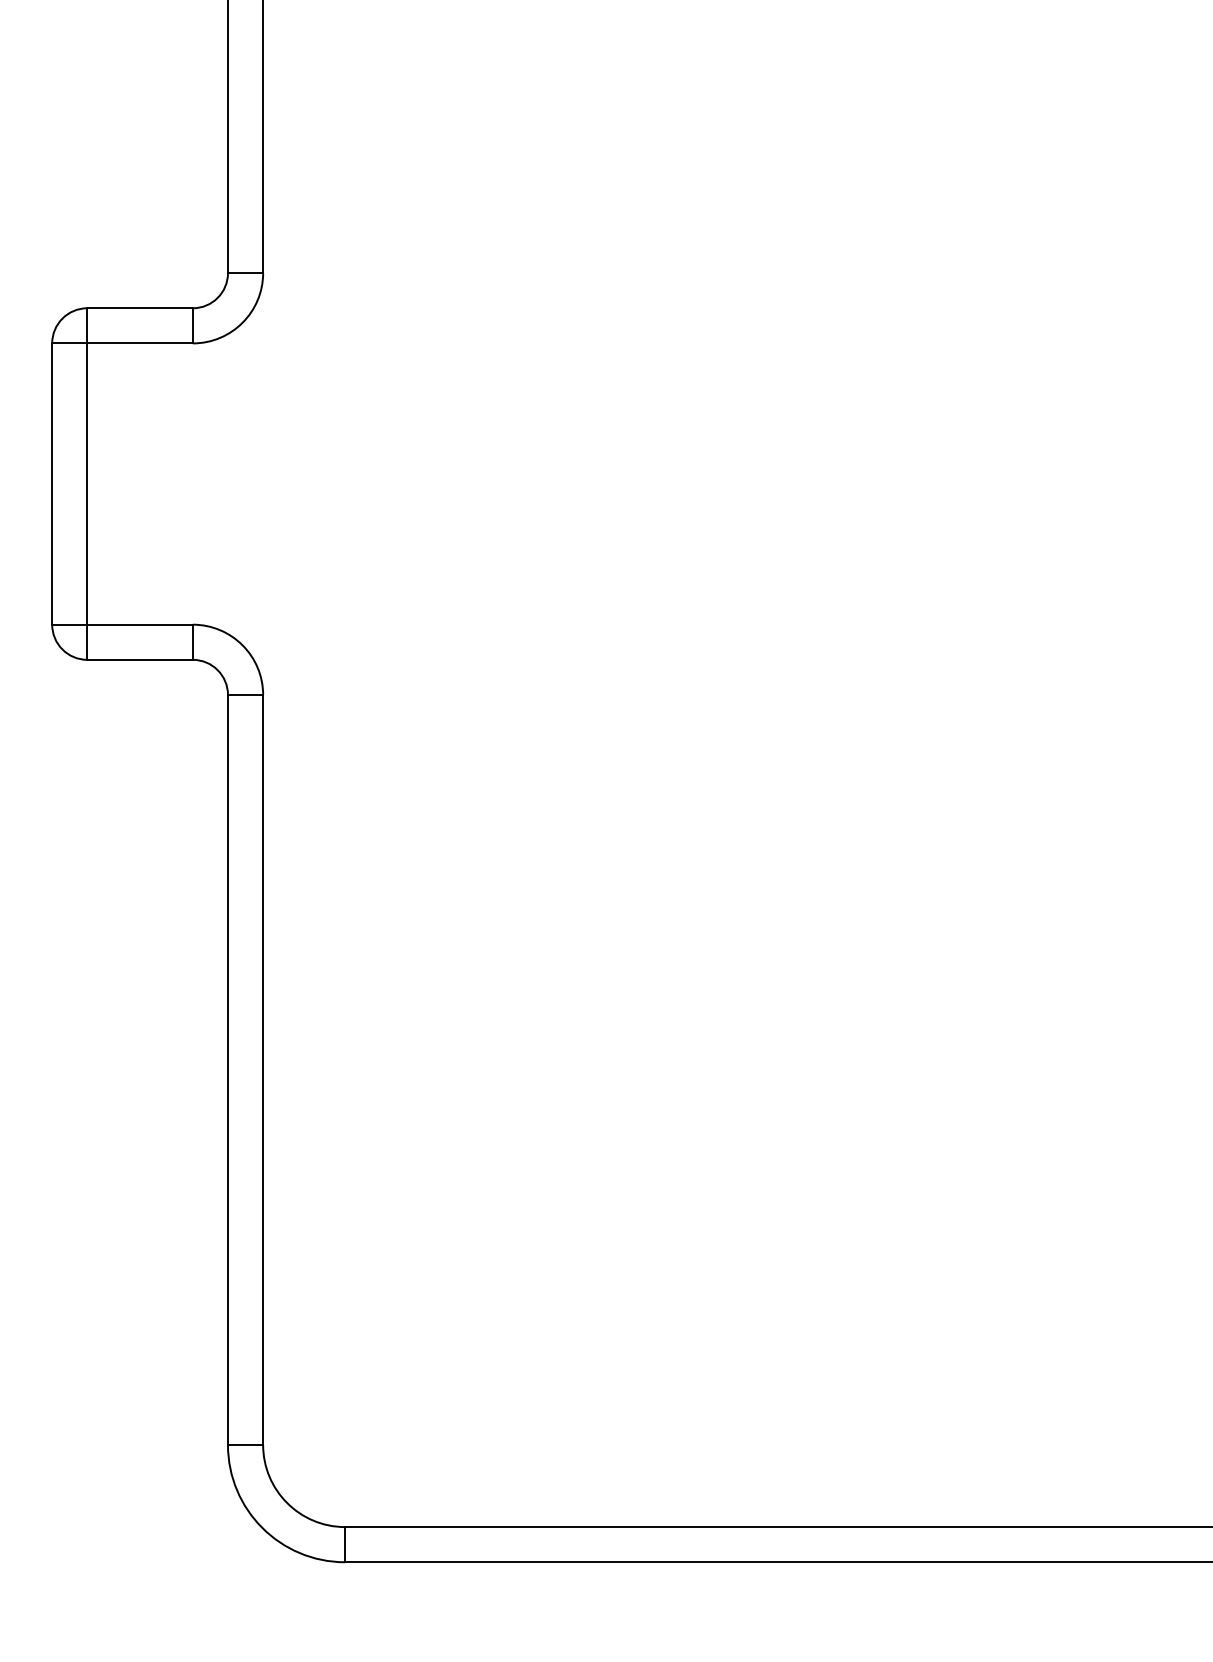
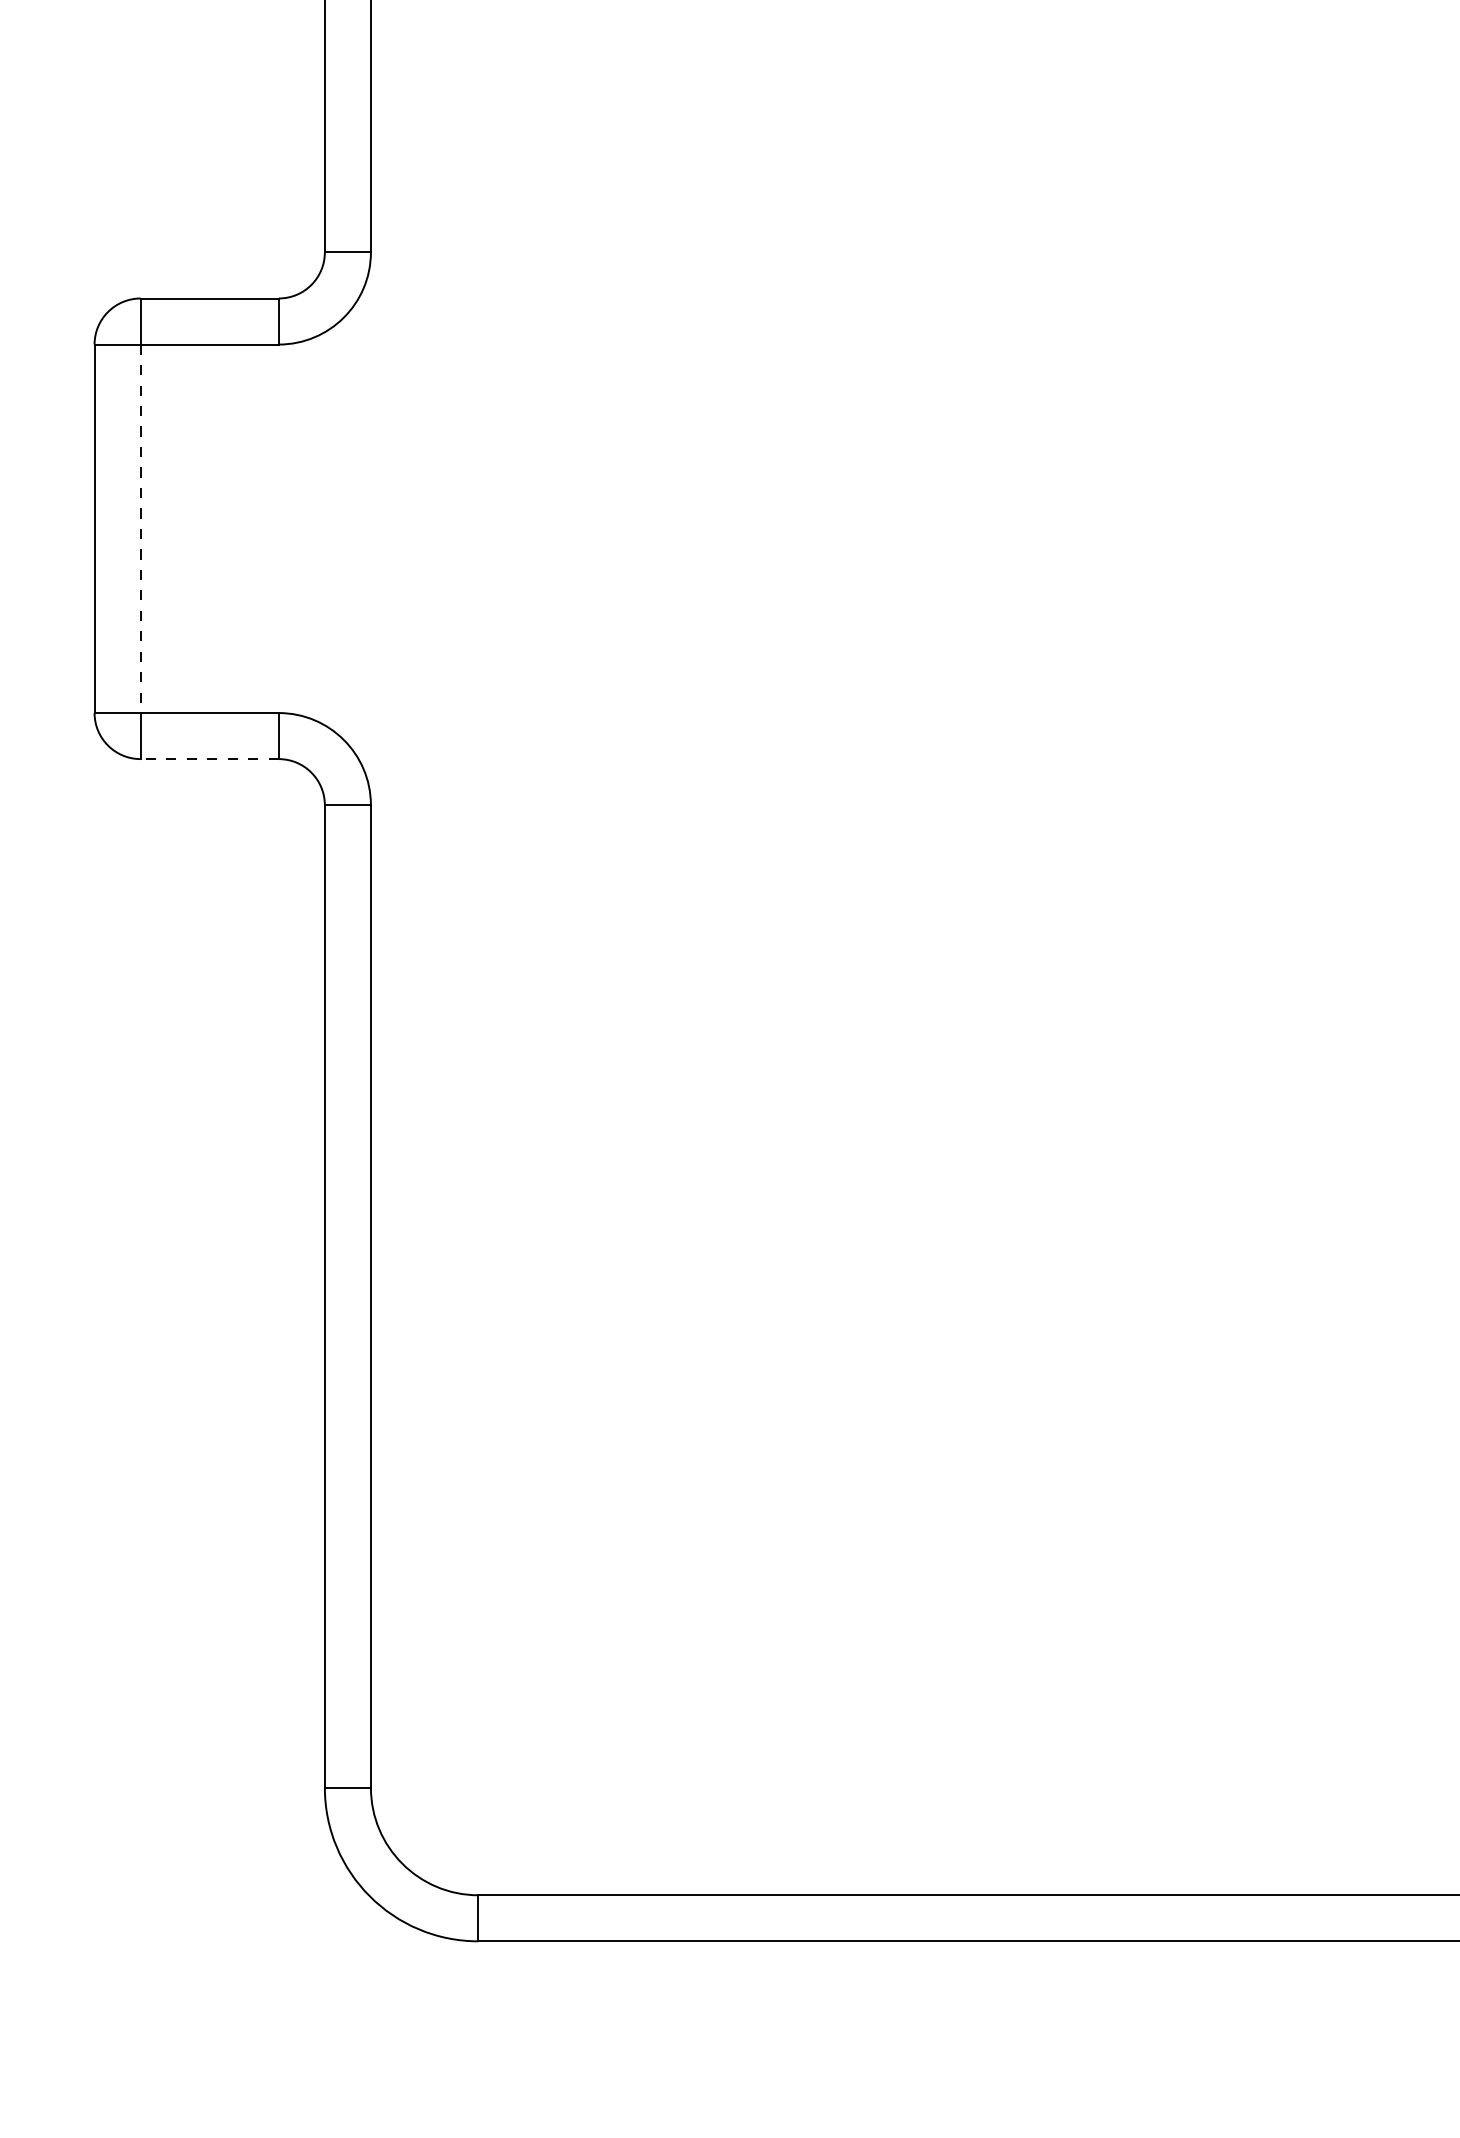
line: (87, 484) -> (140, 529), solid -> dashed
line: (140, 659) -> (210, 758), solid -> dashed

